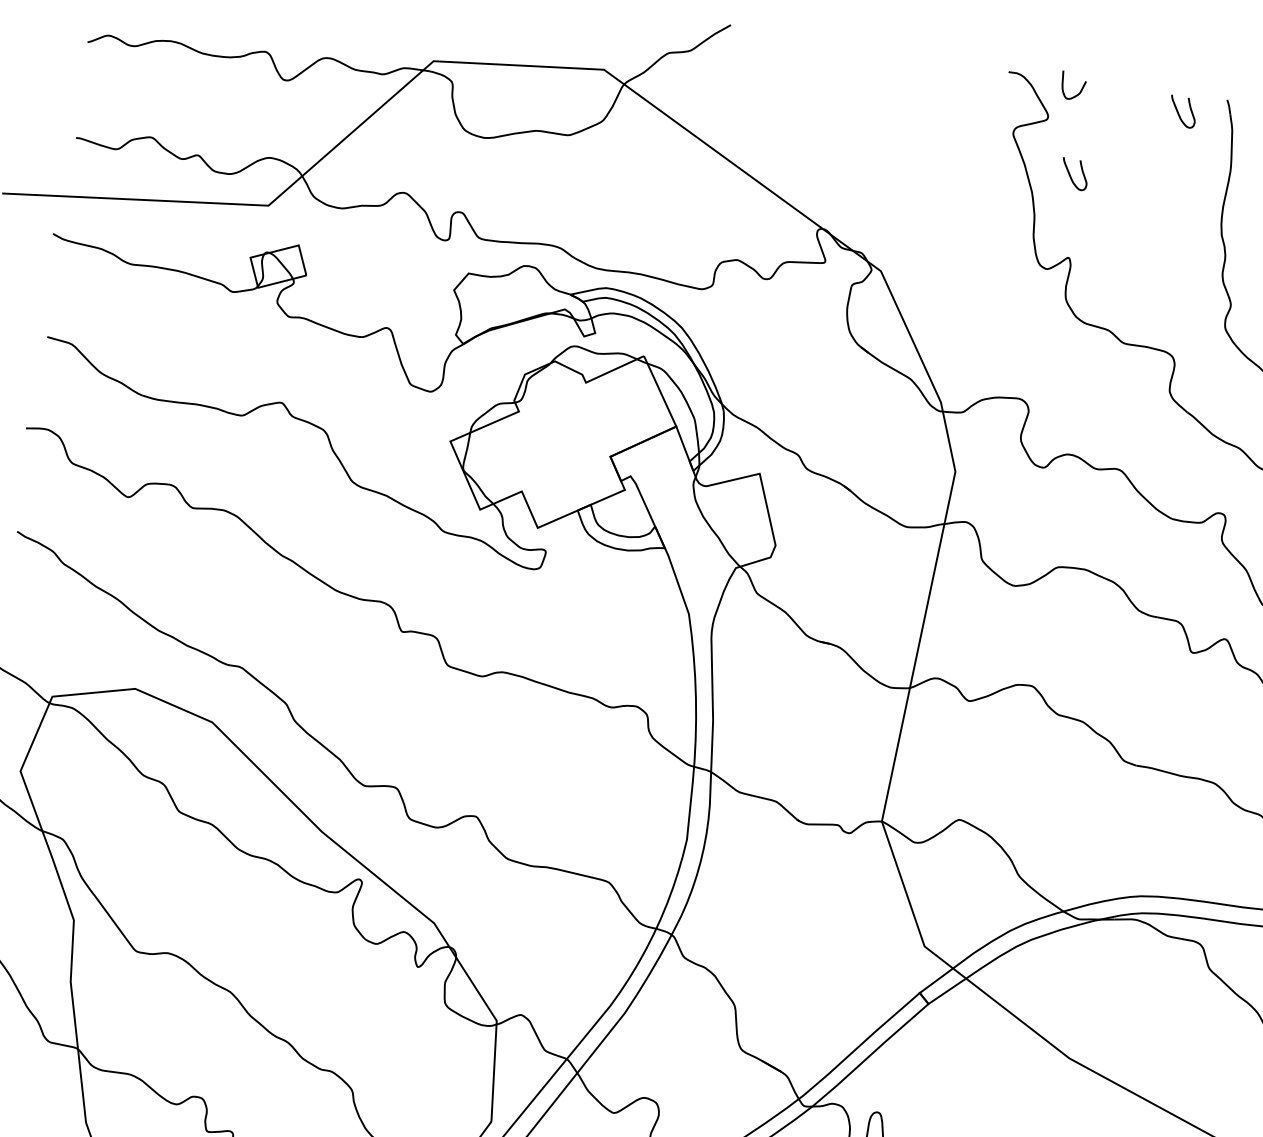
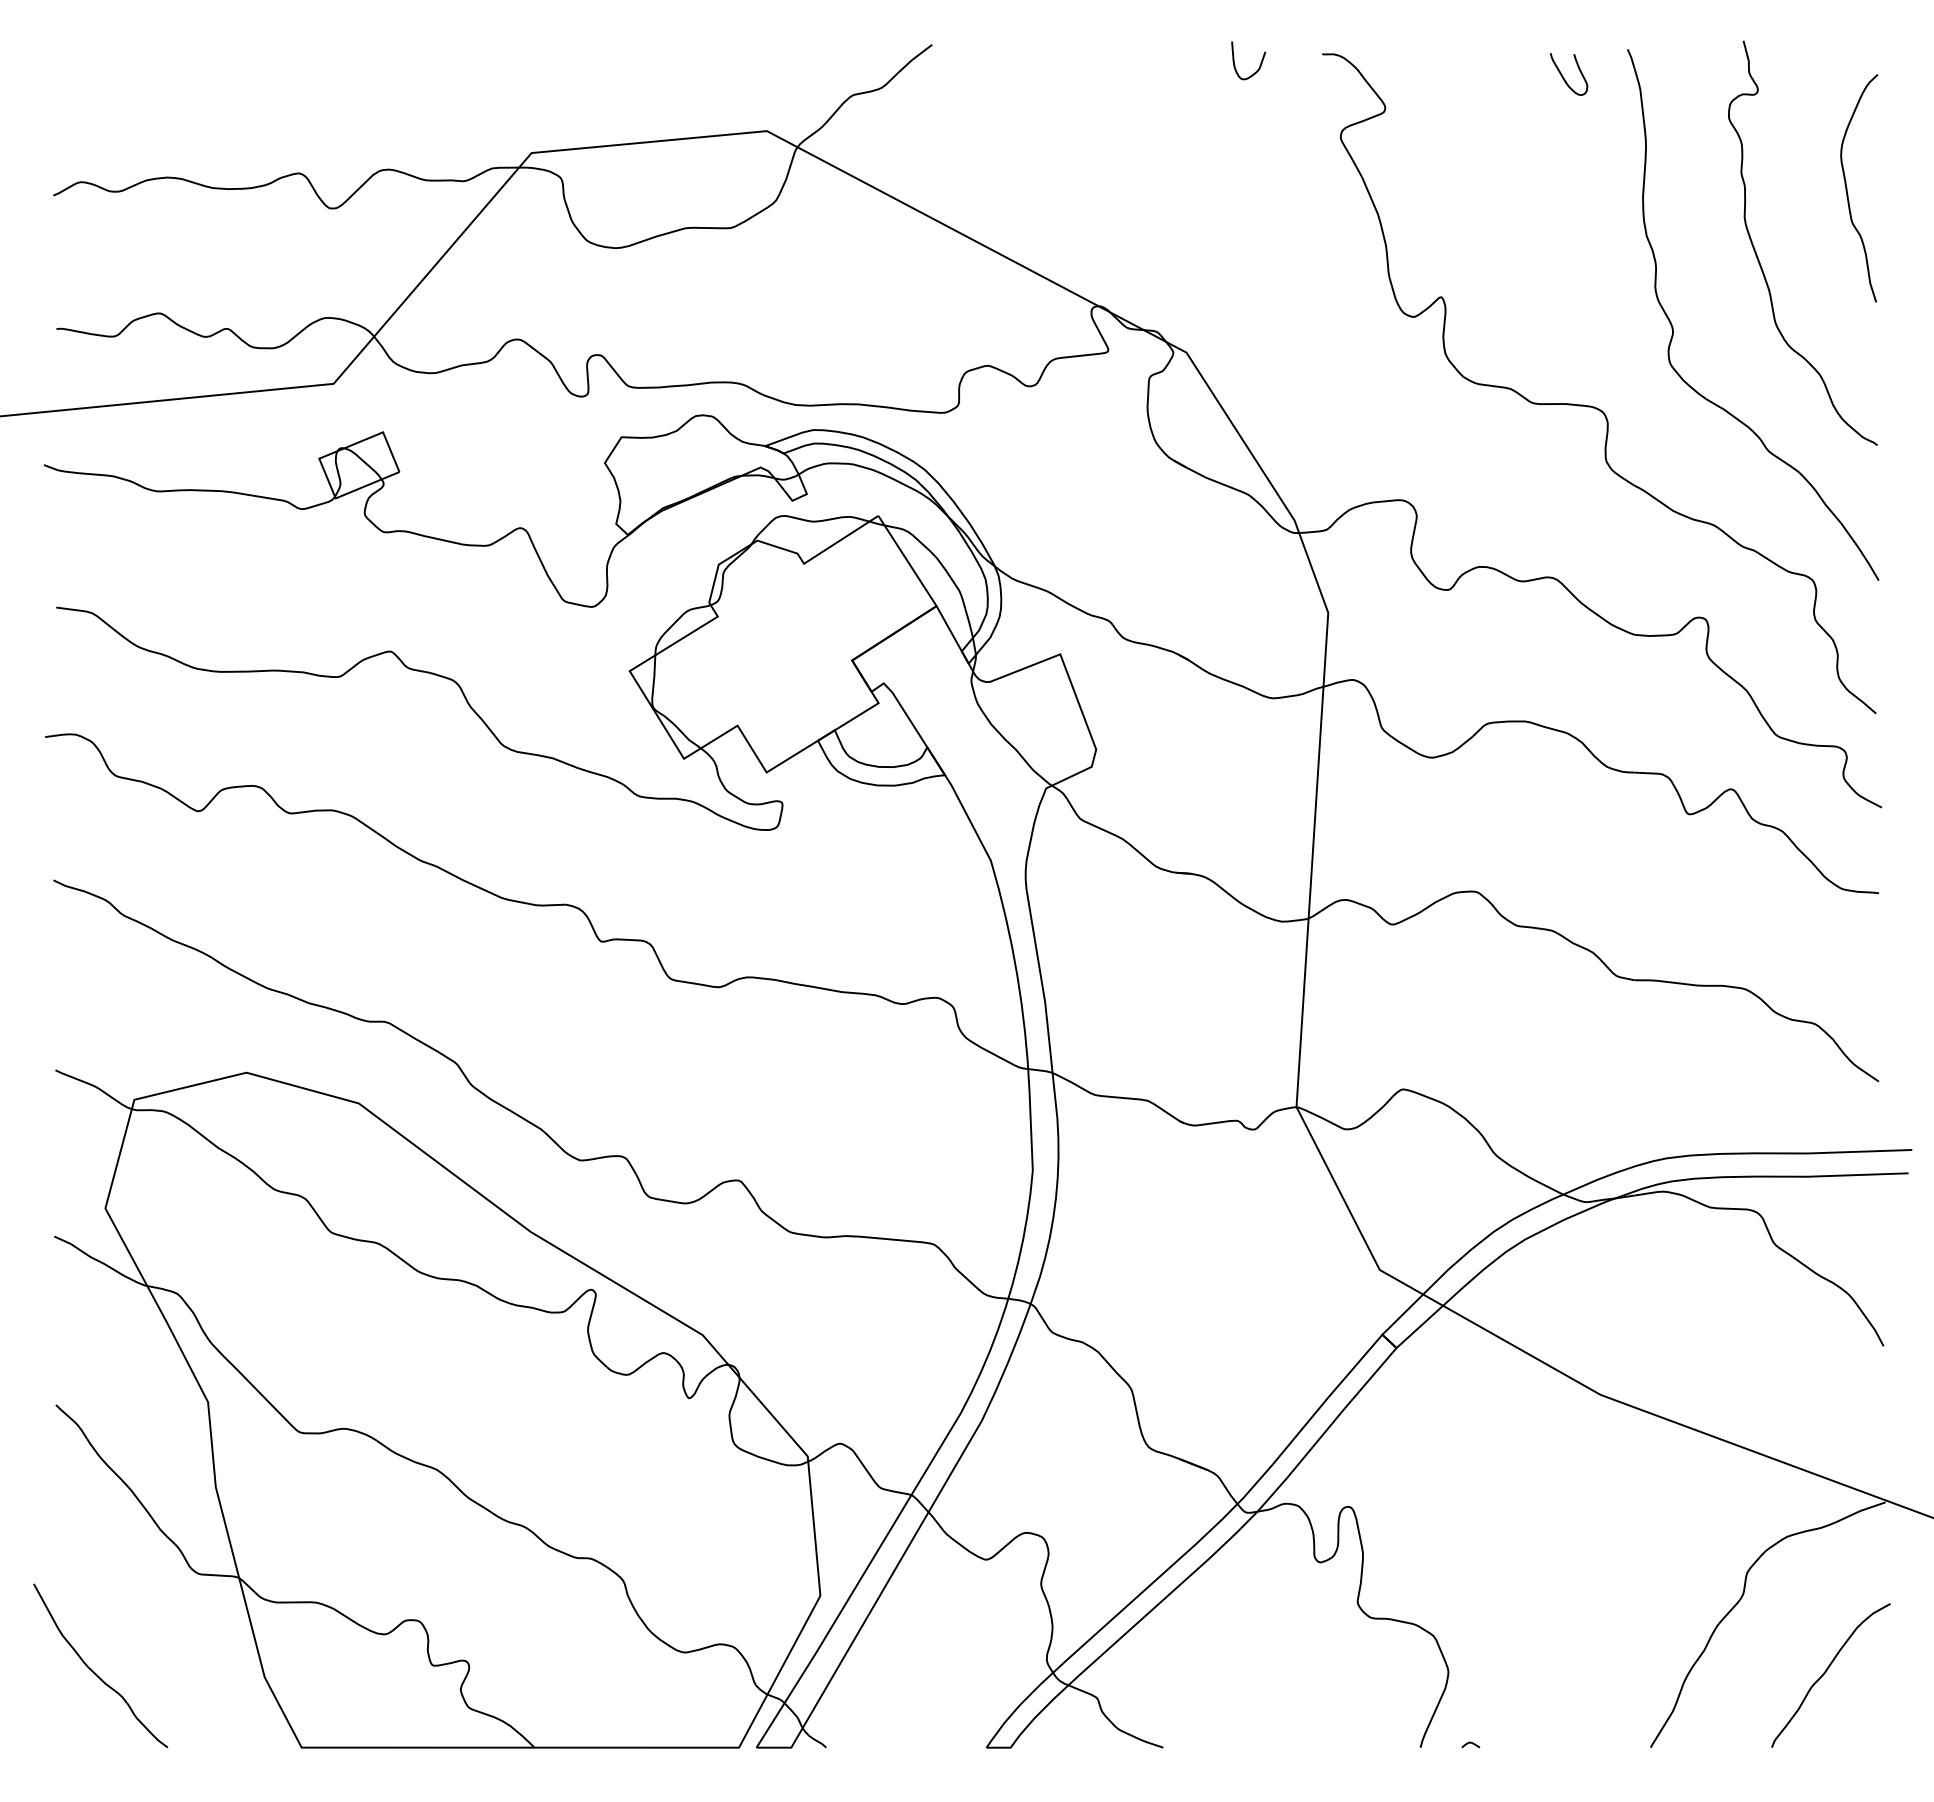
curve: (1080, 90) -> (1259, 65), moved
curve: (1070, 175) -> (1427, 183), removed

